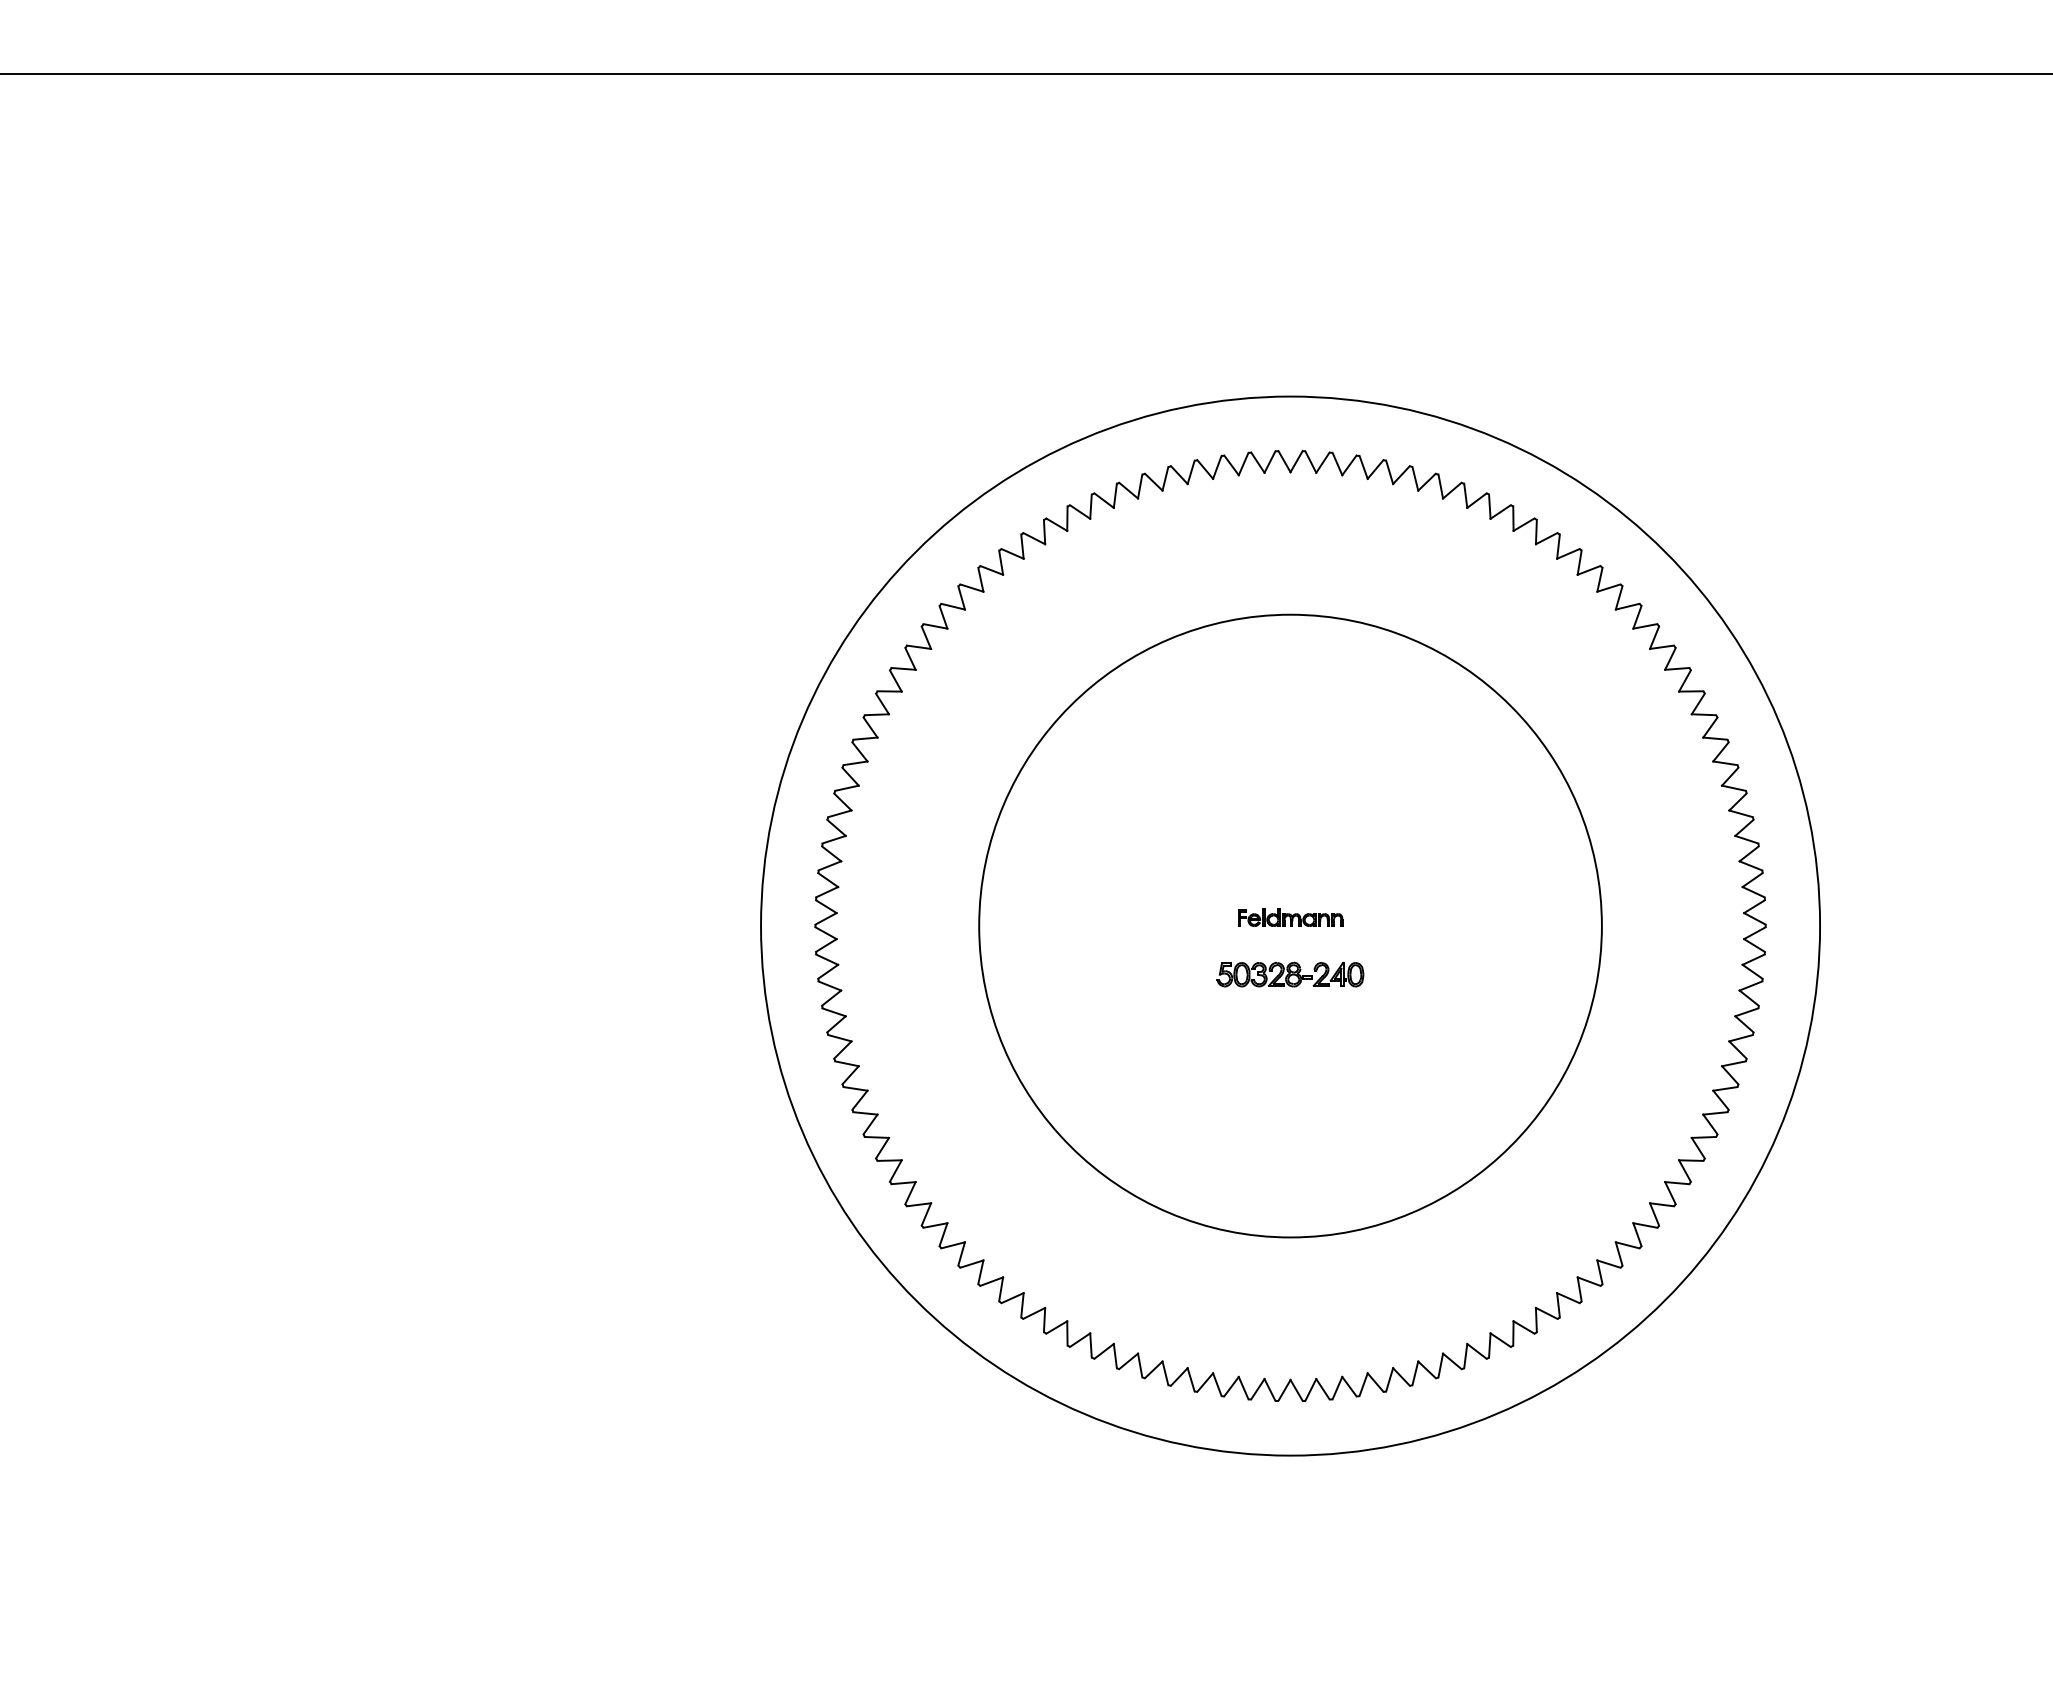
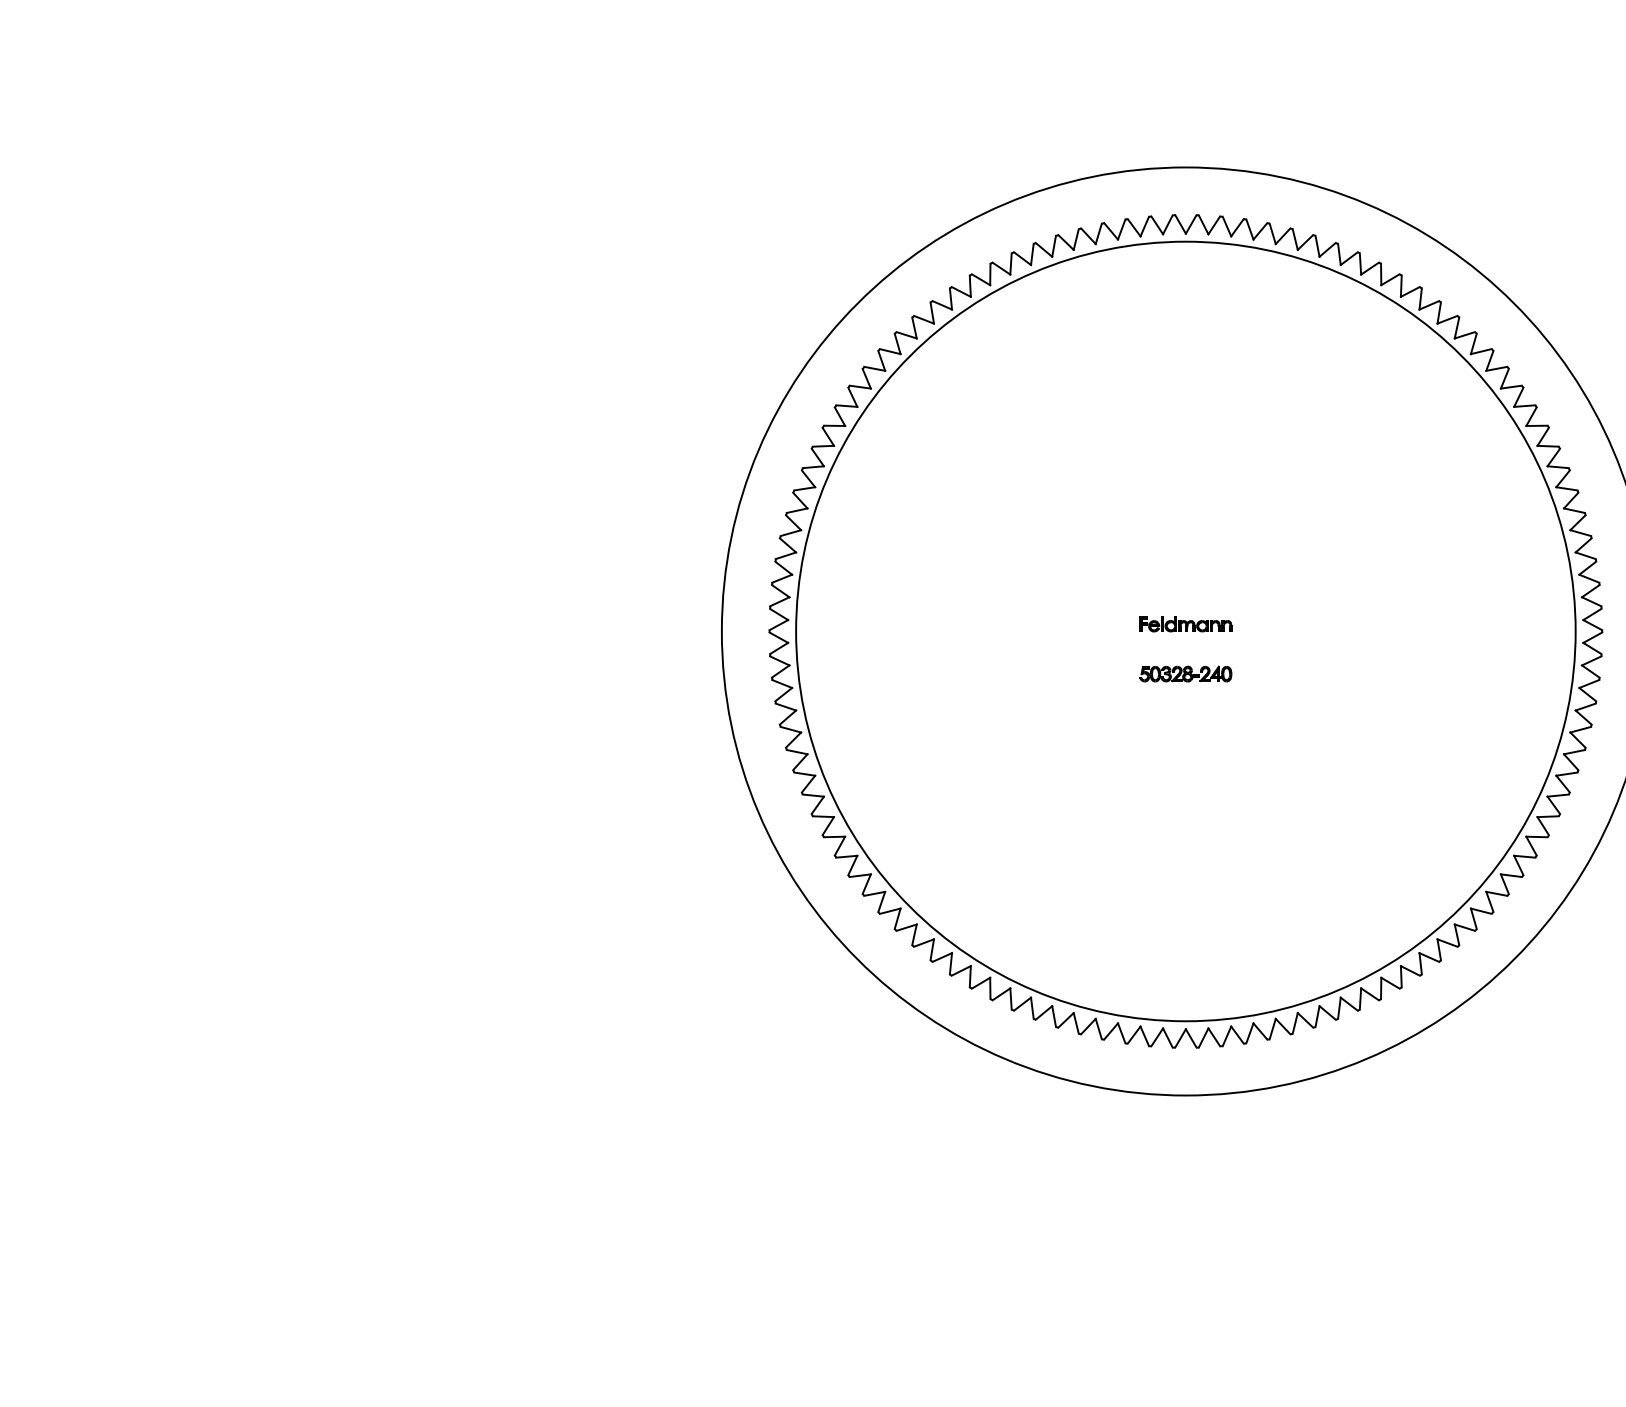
circle: (1290, 925) -> (1185, 630), size x1.43
part: (1290, 974) -> (1185, 673), size x0.71

